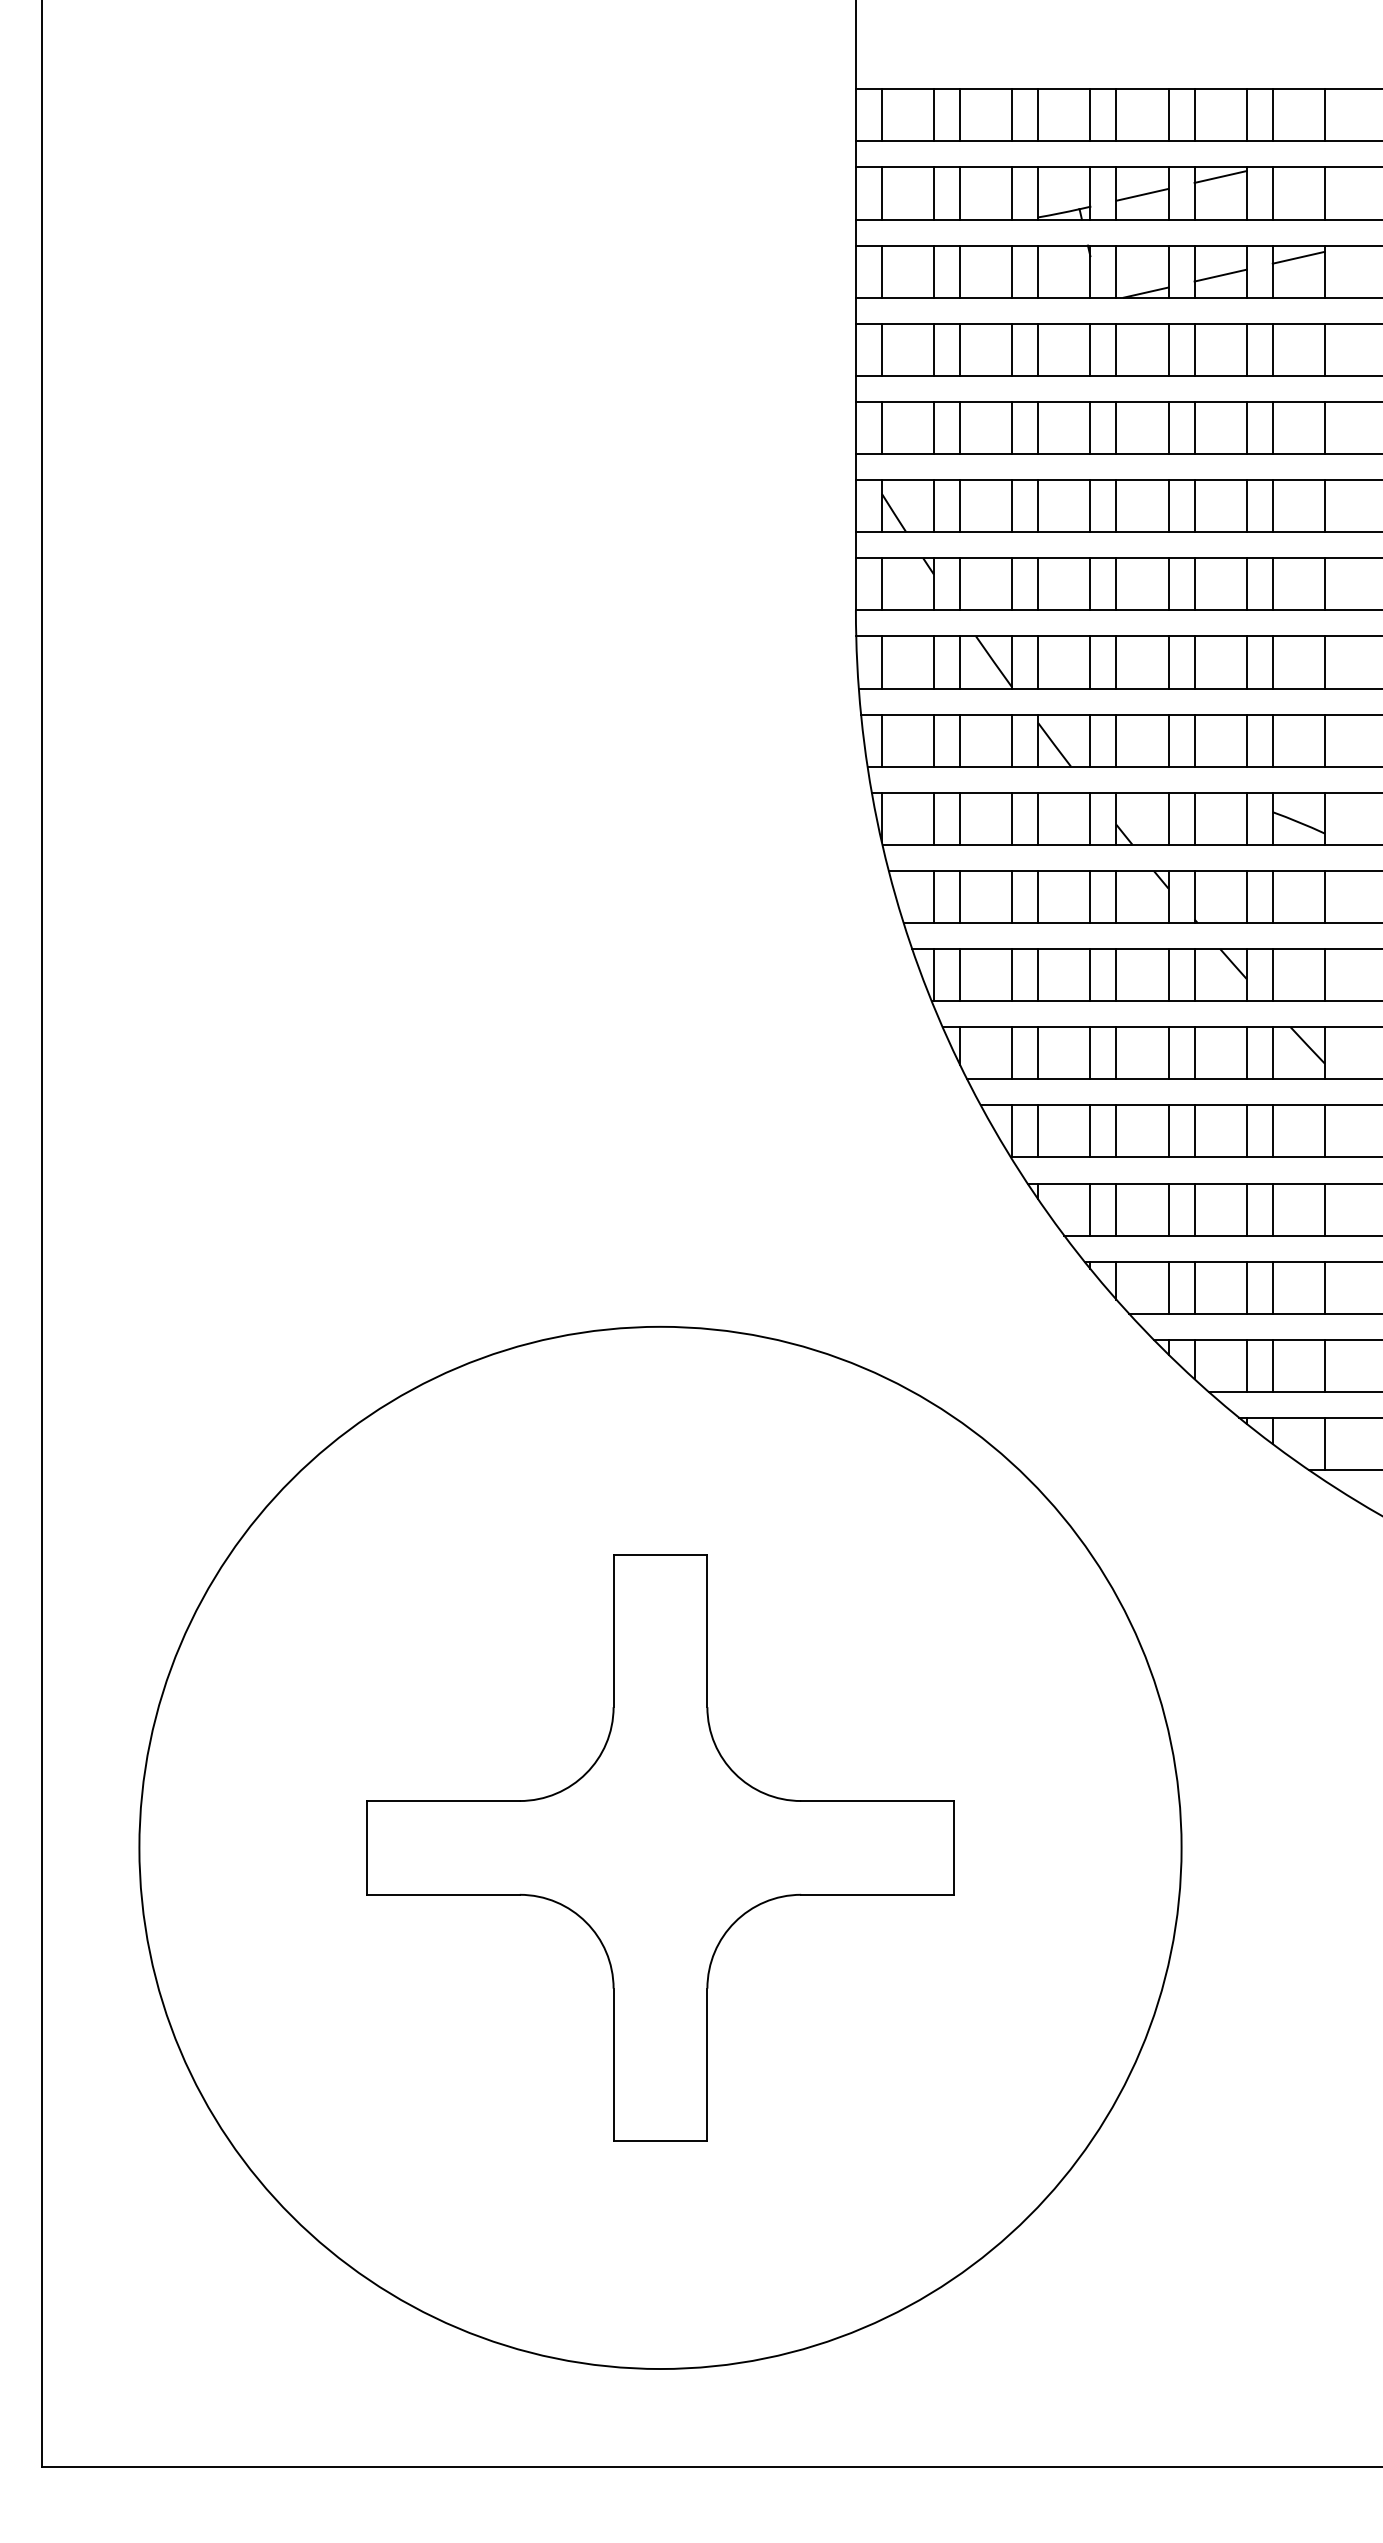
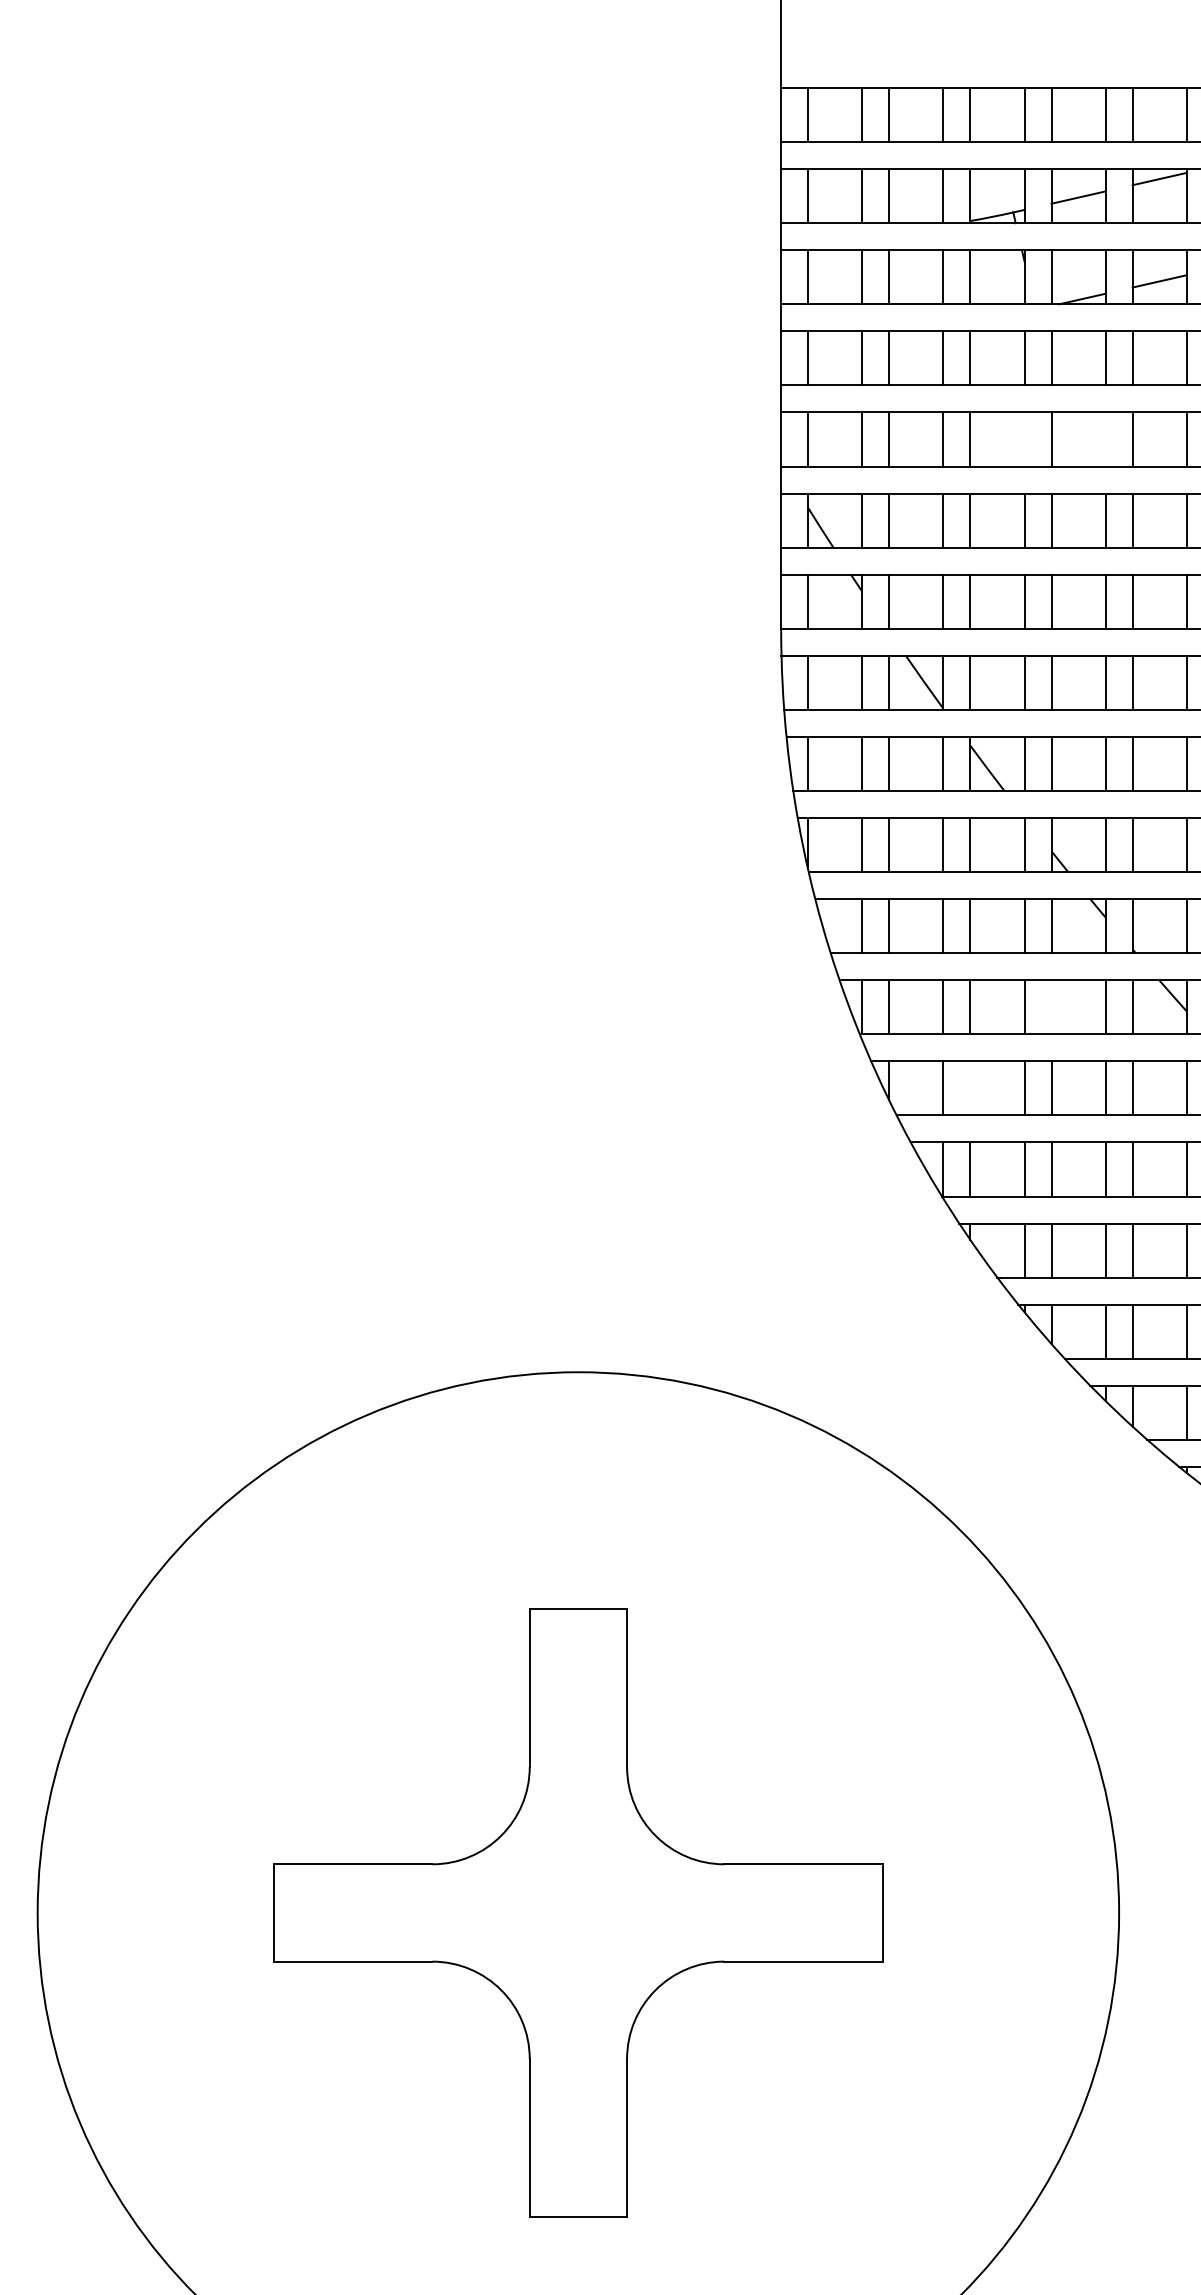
line: (1090, 427) -> (1024, 439), removed
line: (1168, 427) -> (1105, 439), removed
line: (1116, 975) -> (1051, 1007), removed
line: (1038, 1053) -> (970, 1088), removed

